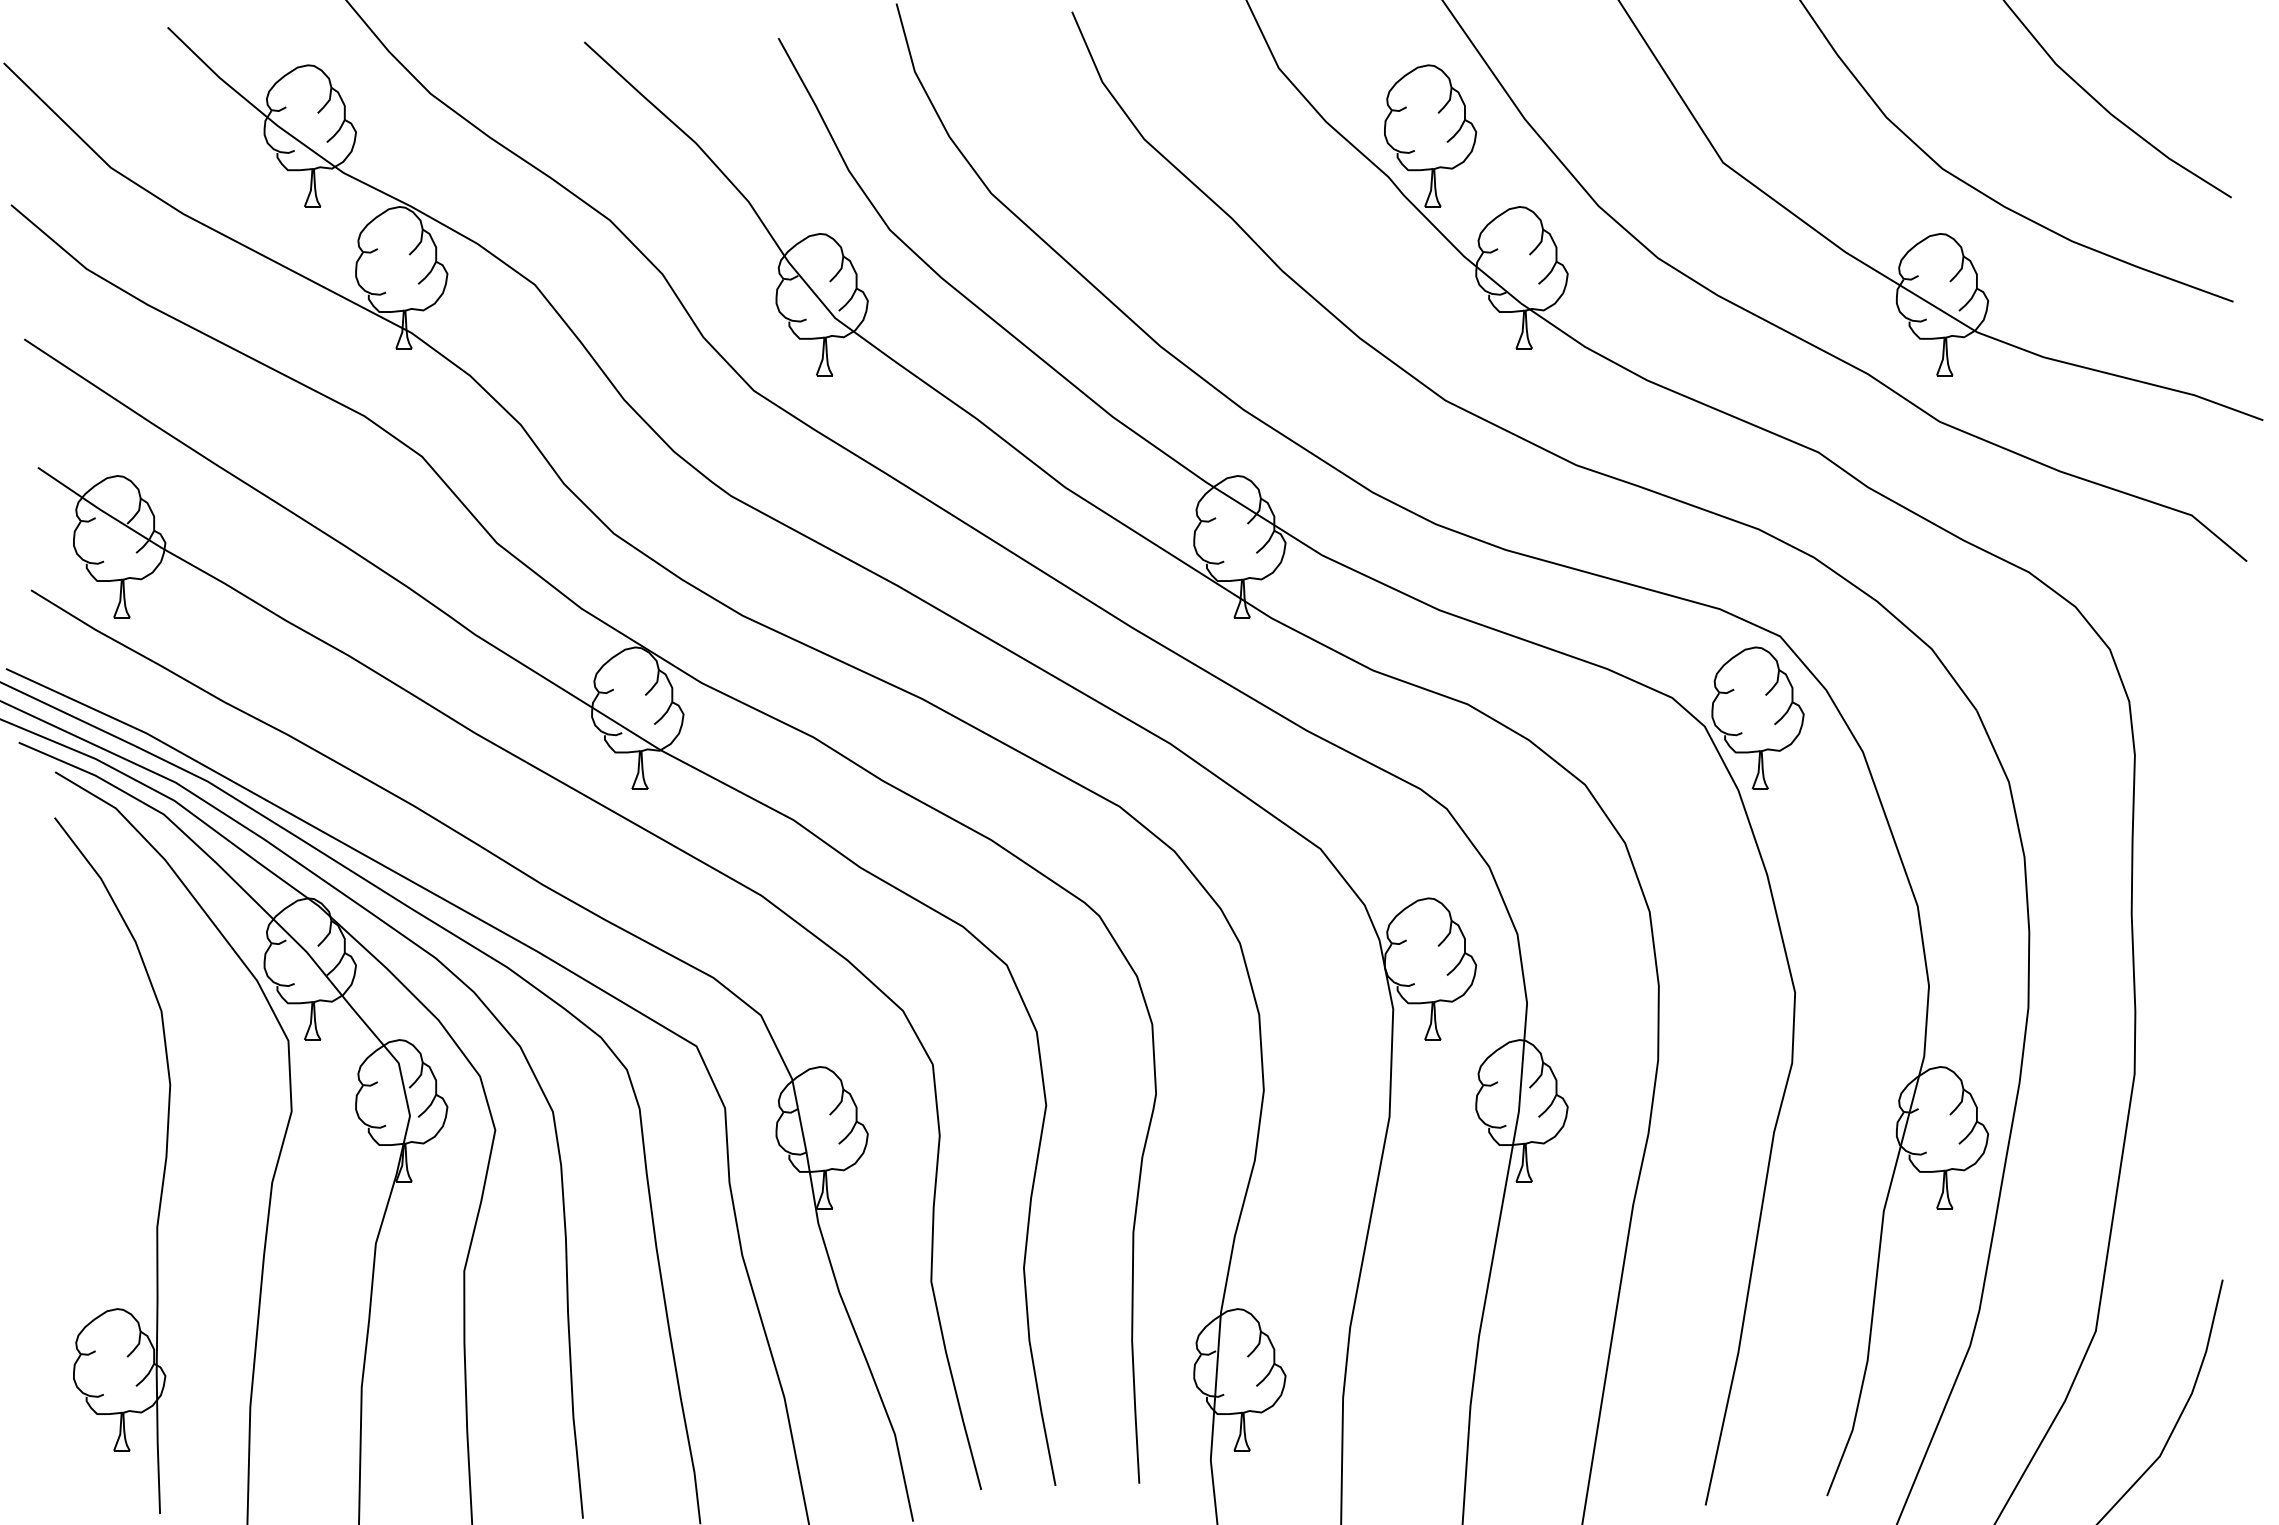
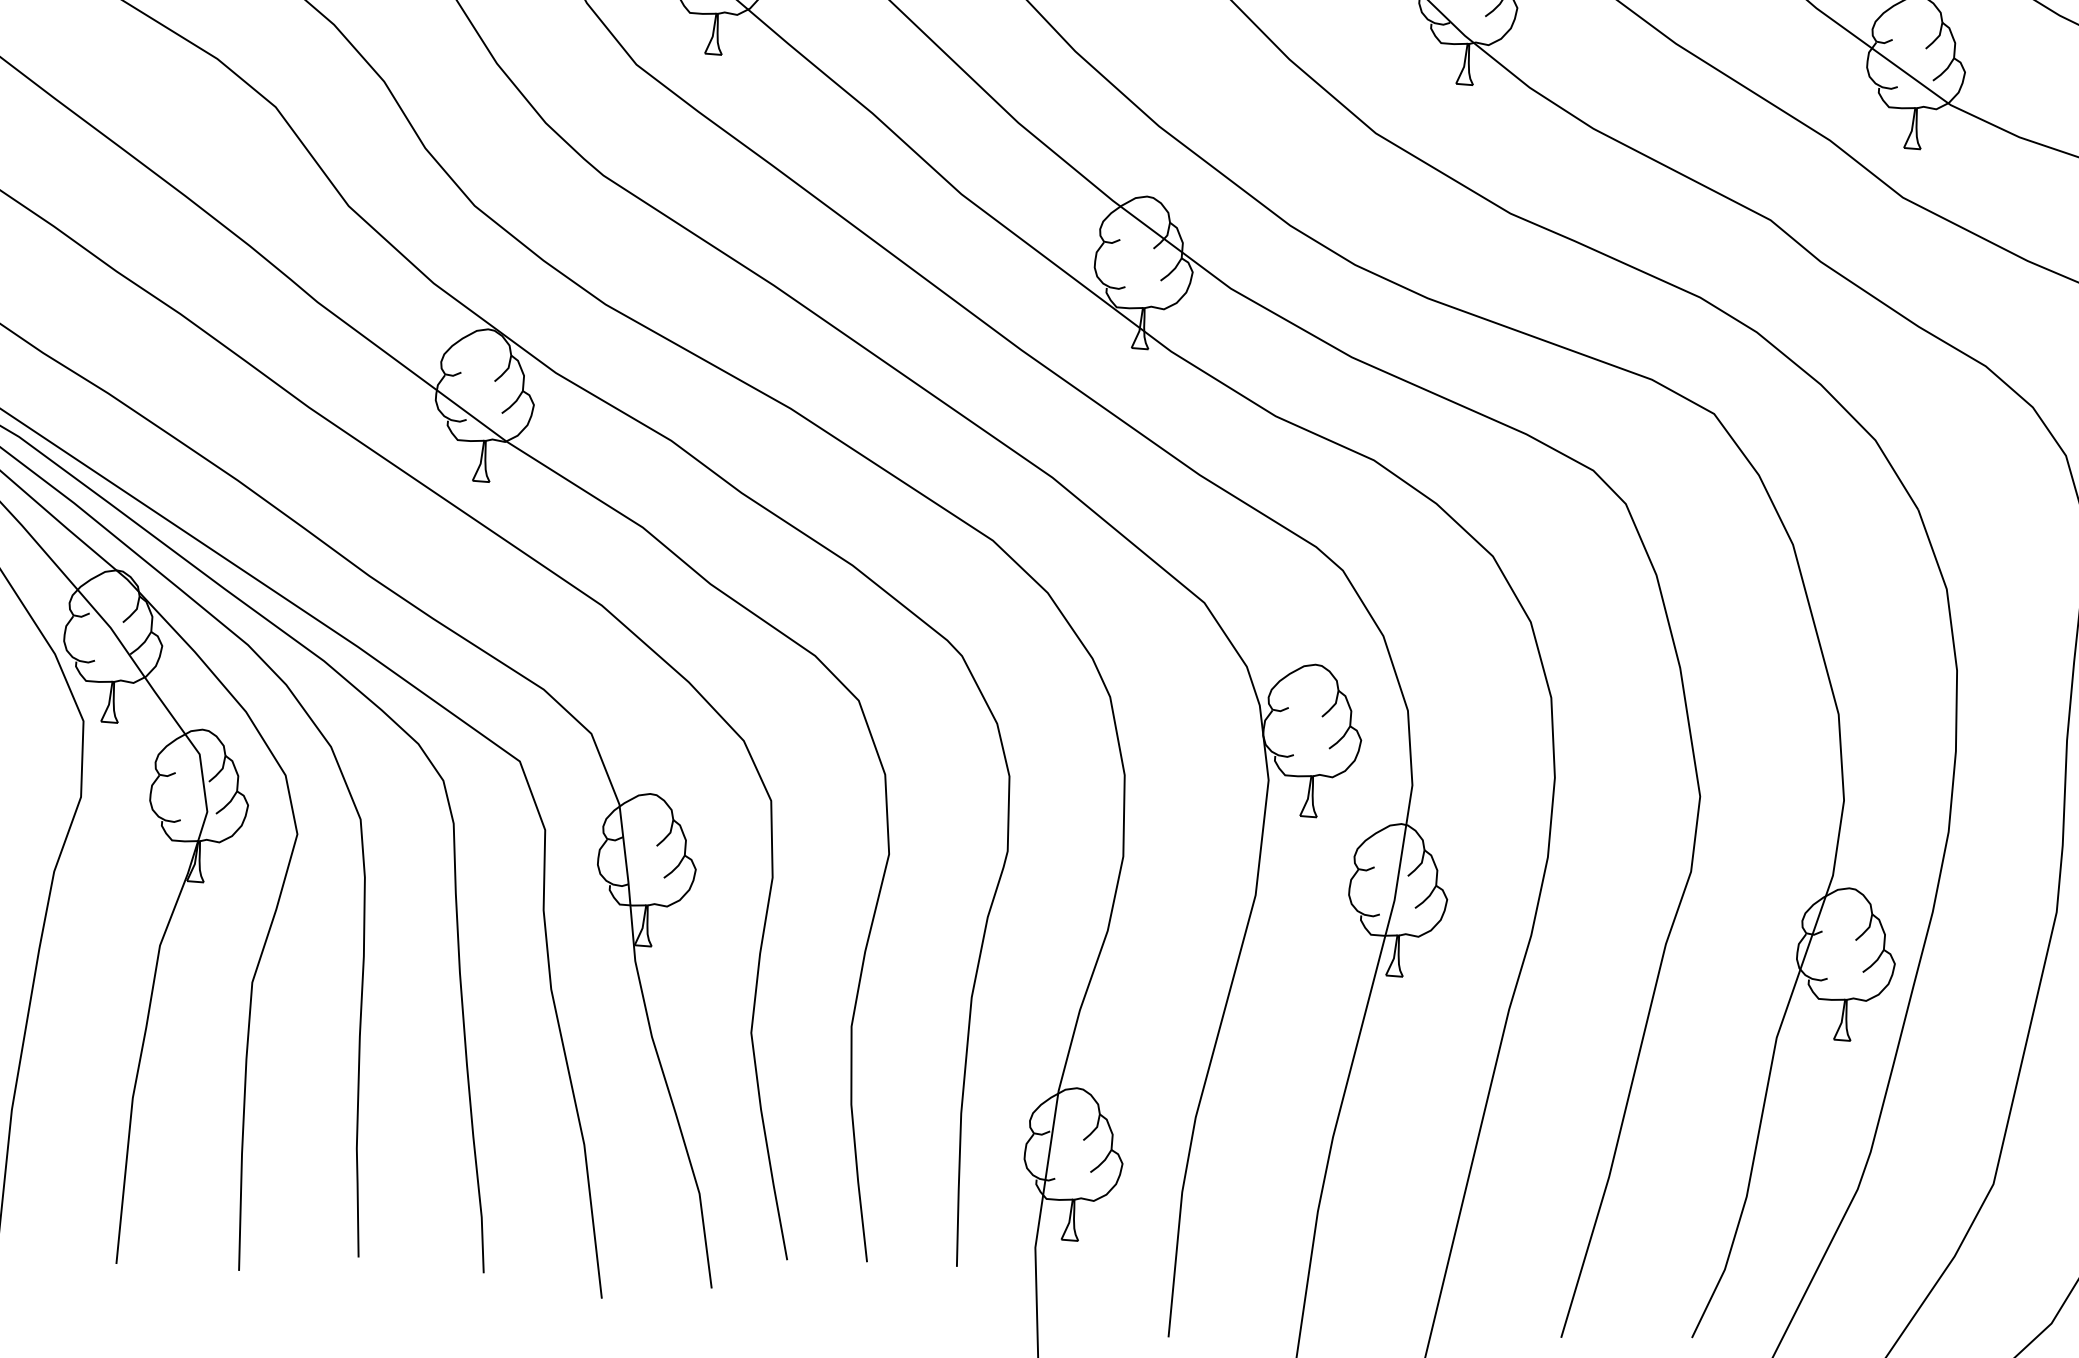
part: (1757, 717) -> (1683, 498), removed

